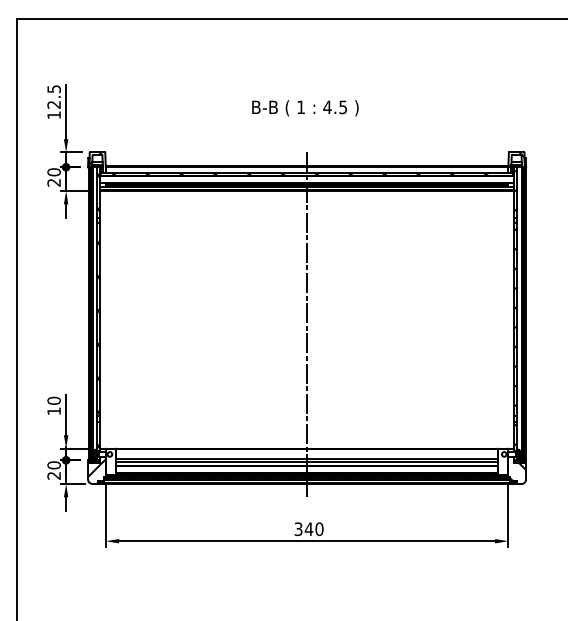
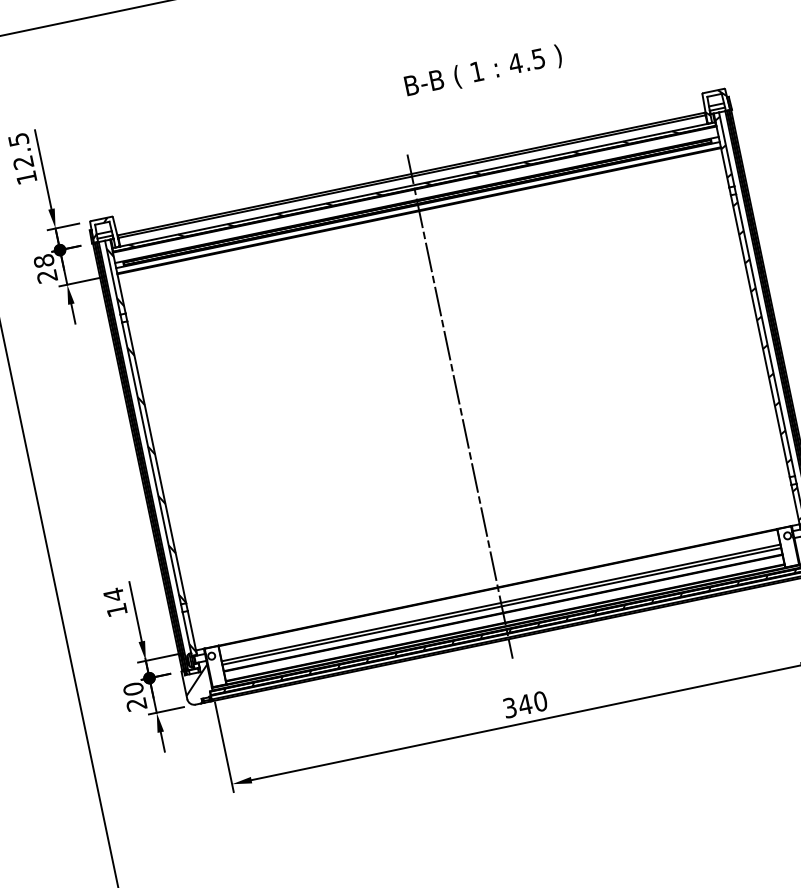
text: (305, 108) -> (483, 71), moved
text: (53, 172) -> (43, 261), 20 -> 28
text: (53, 400) -> (112, 594), 10 -> 14

